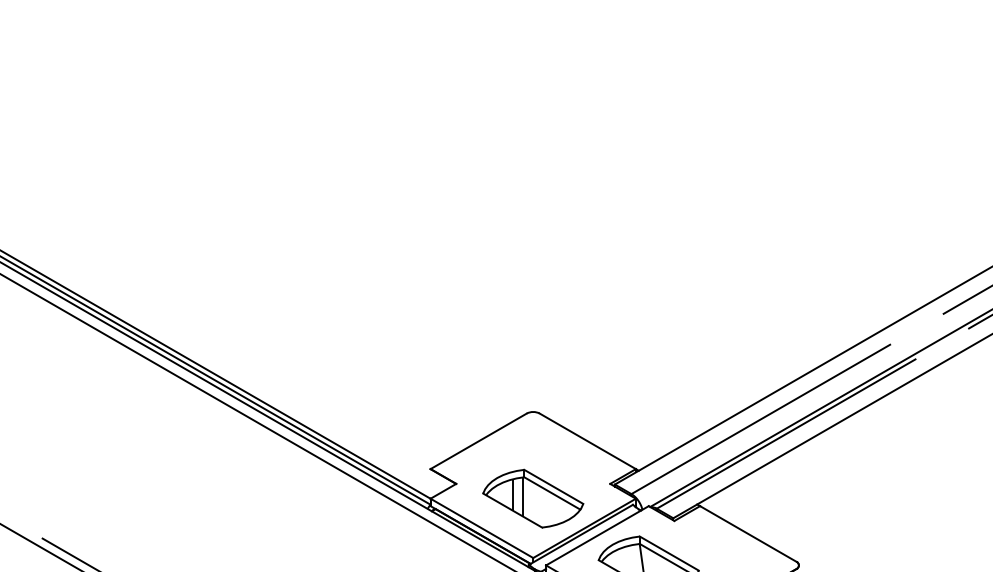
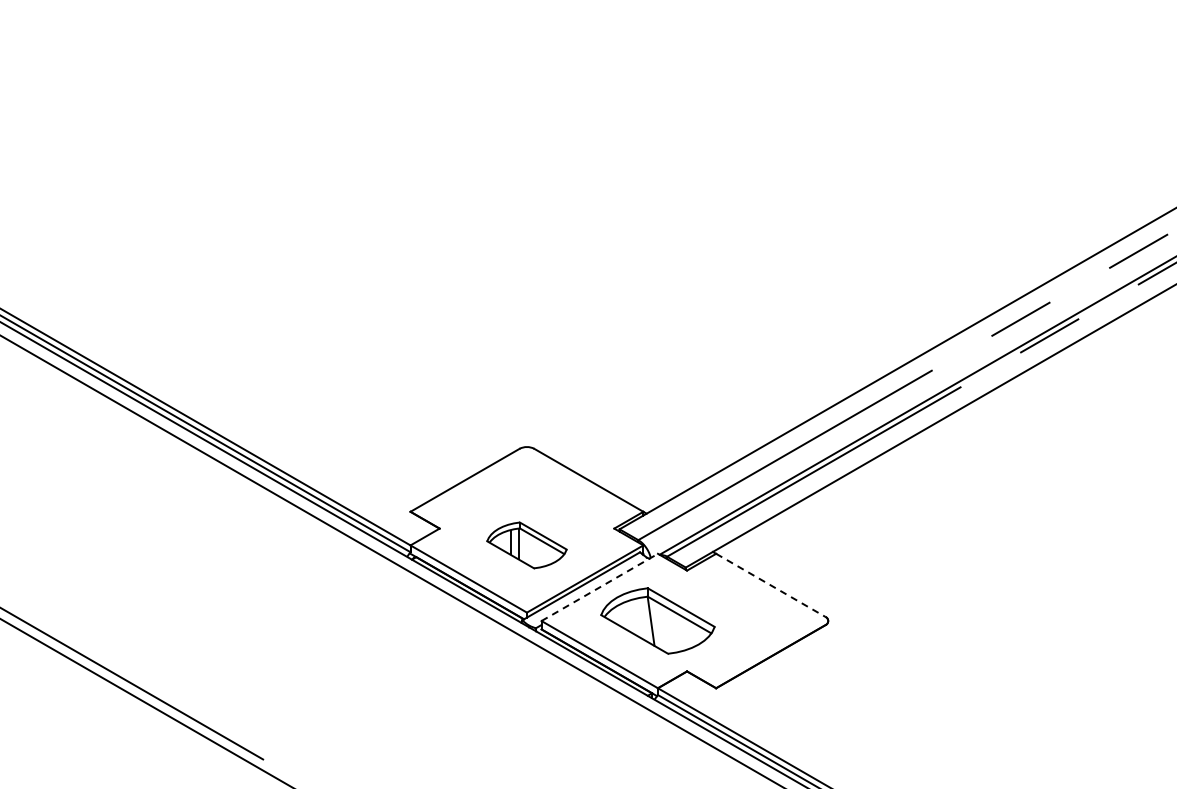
part: (532, 498) -> (526, 545), size x0.7
line: (748, 534) -> (771, 585), solid -> dashed
line: (598, 535) -> (600, 587), solid -> dashed

